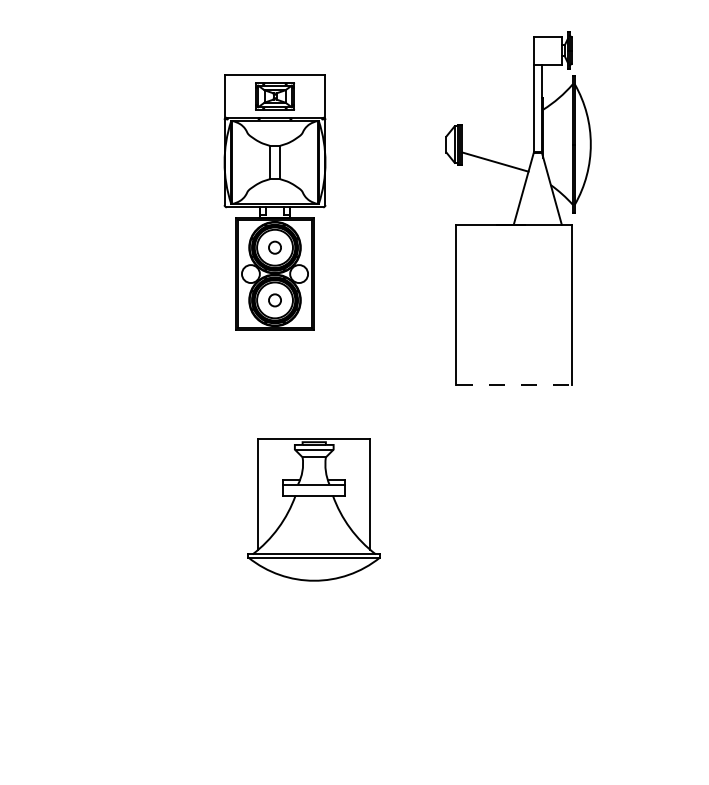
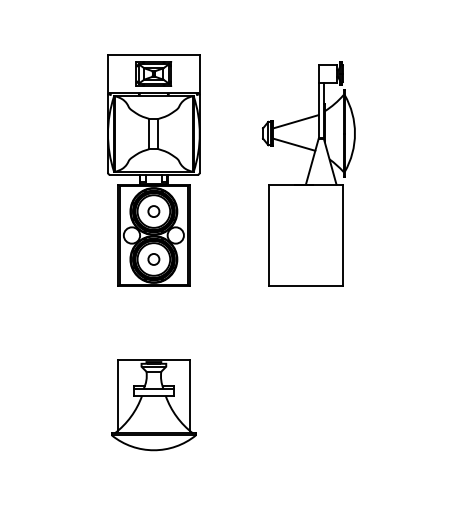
line: (497, 125) -> (295, 121), added
part: (274, 202) -> (153, 170), size x1.43
line: (514, 384) -> (306, 286), dashed -> solid
part: (313, 510) -> (153, 405), moved

